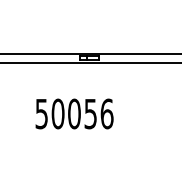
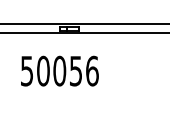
text: (74, 113) -> (59, 70), moved

